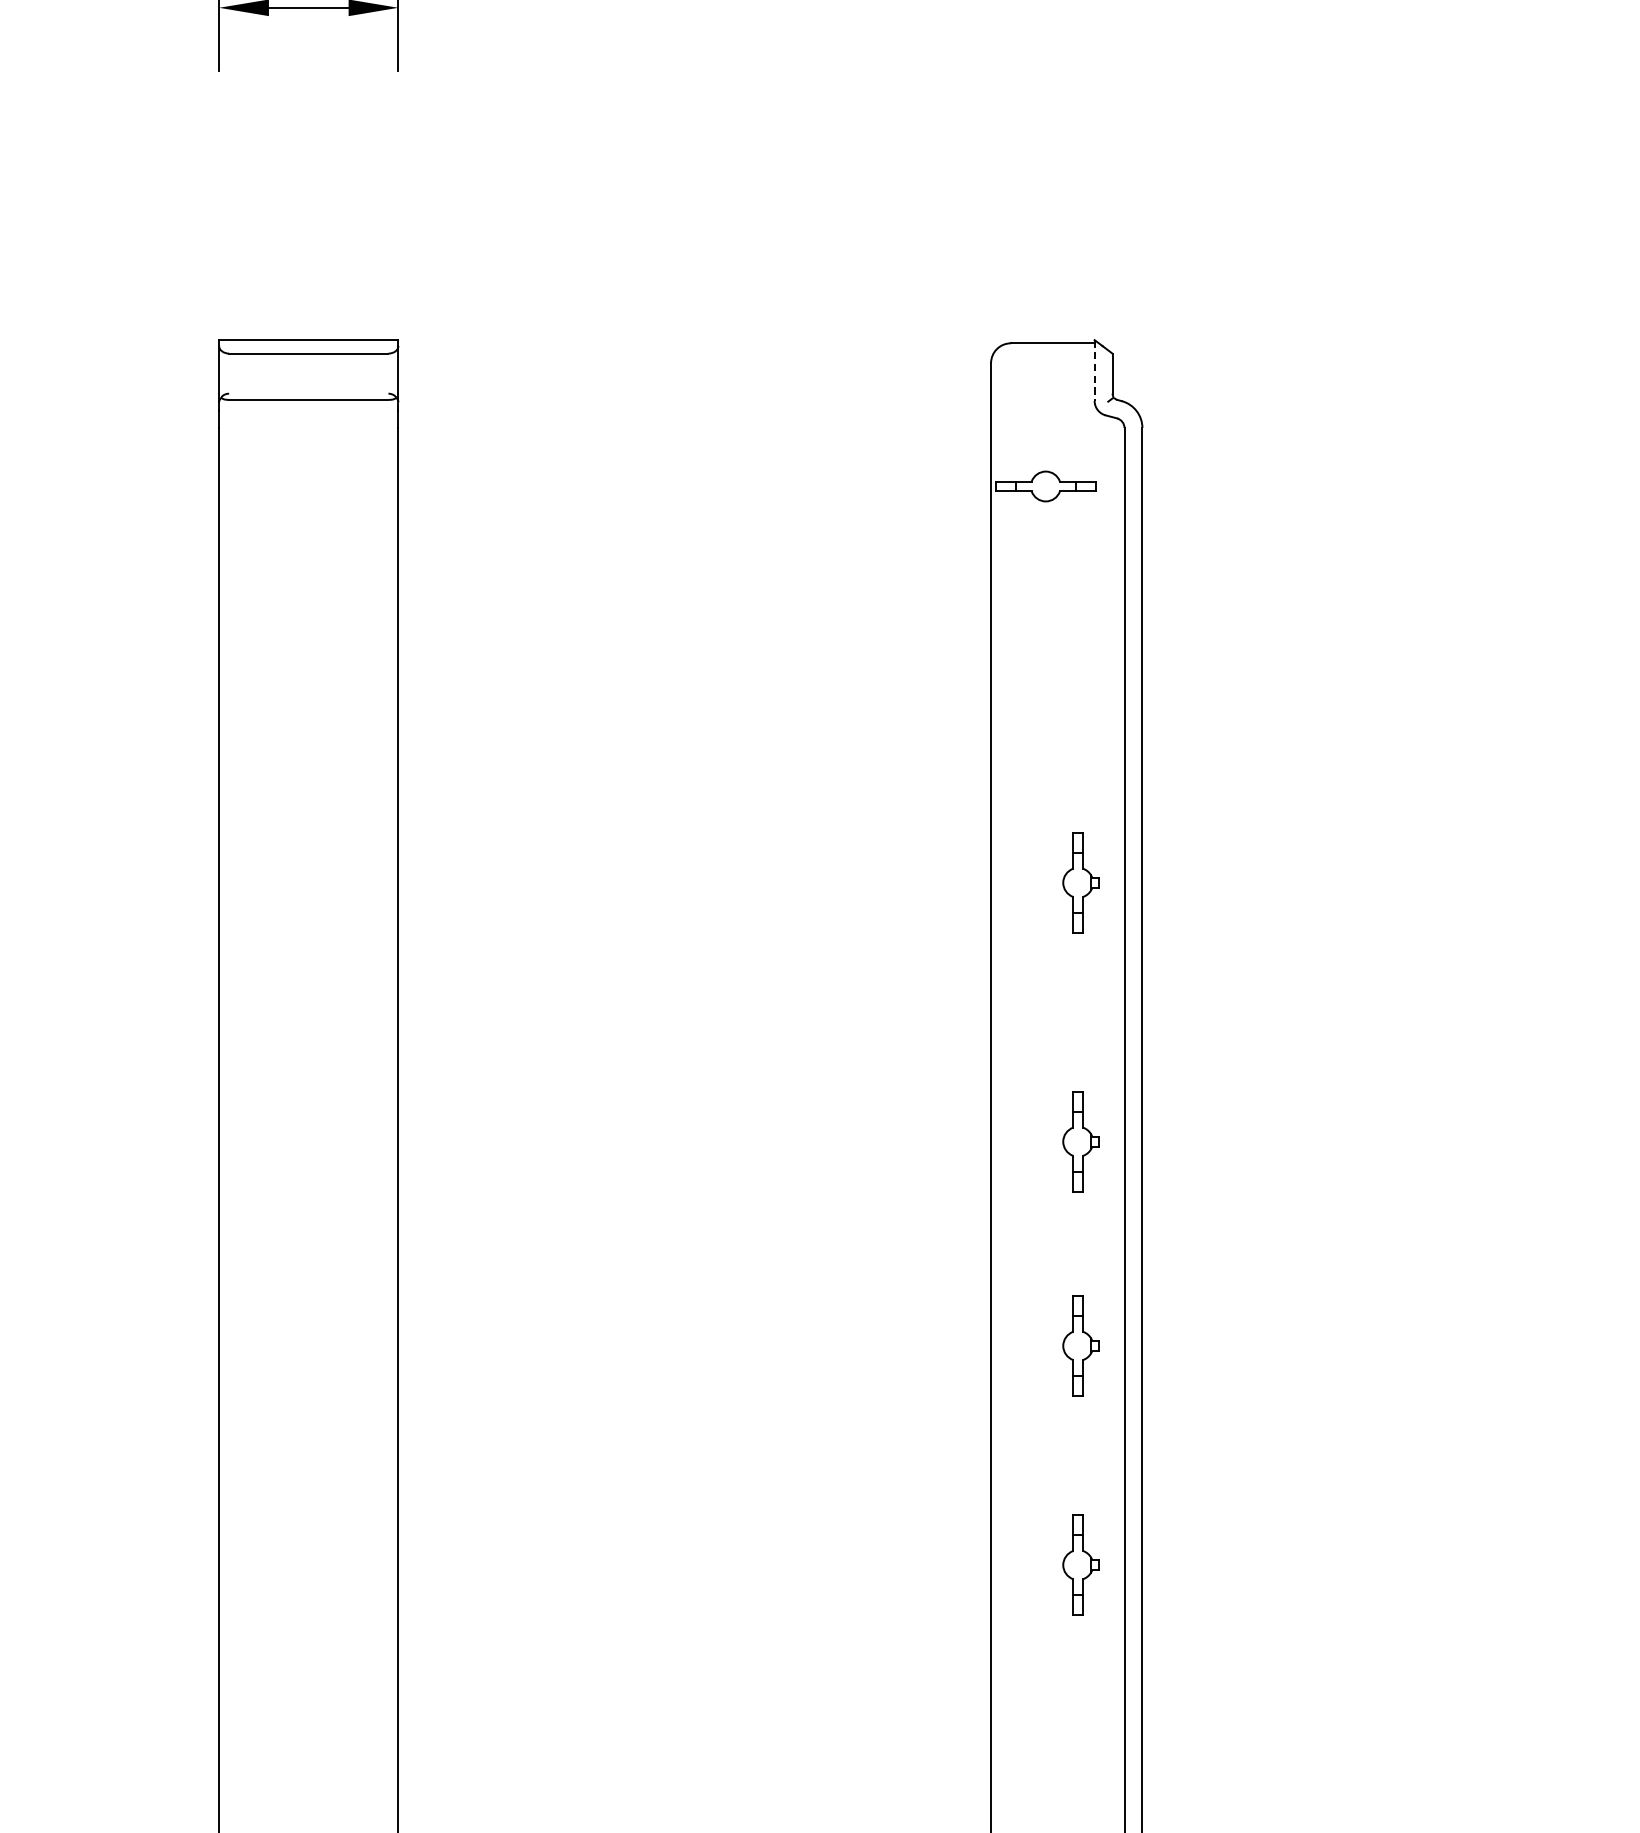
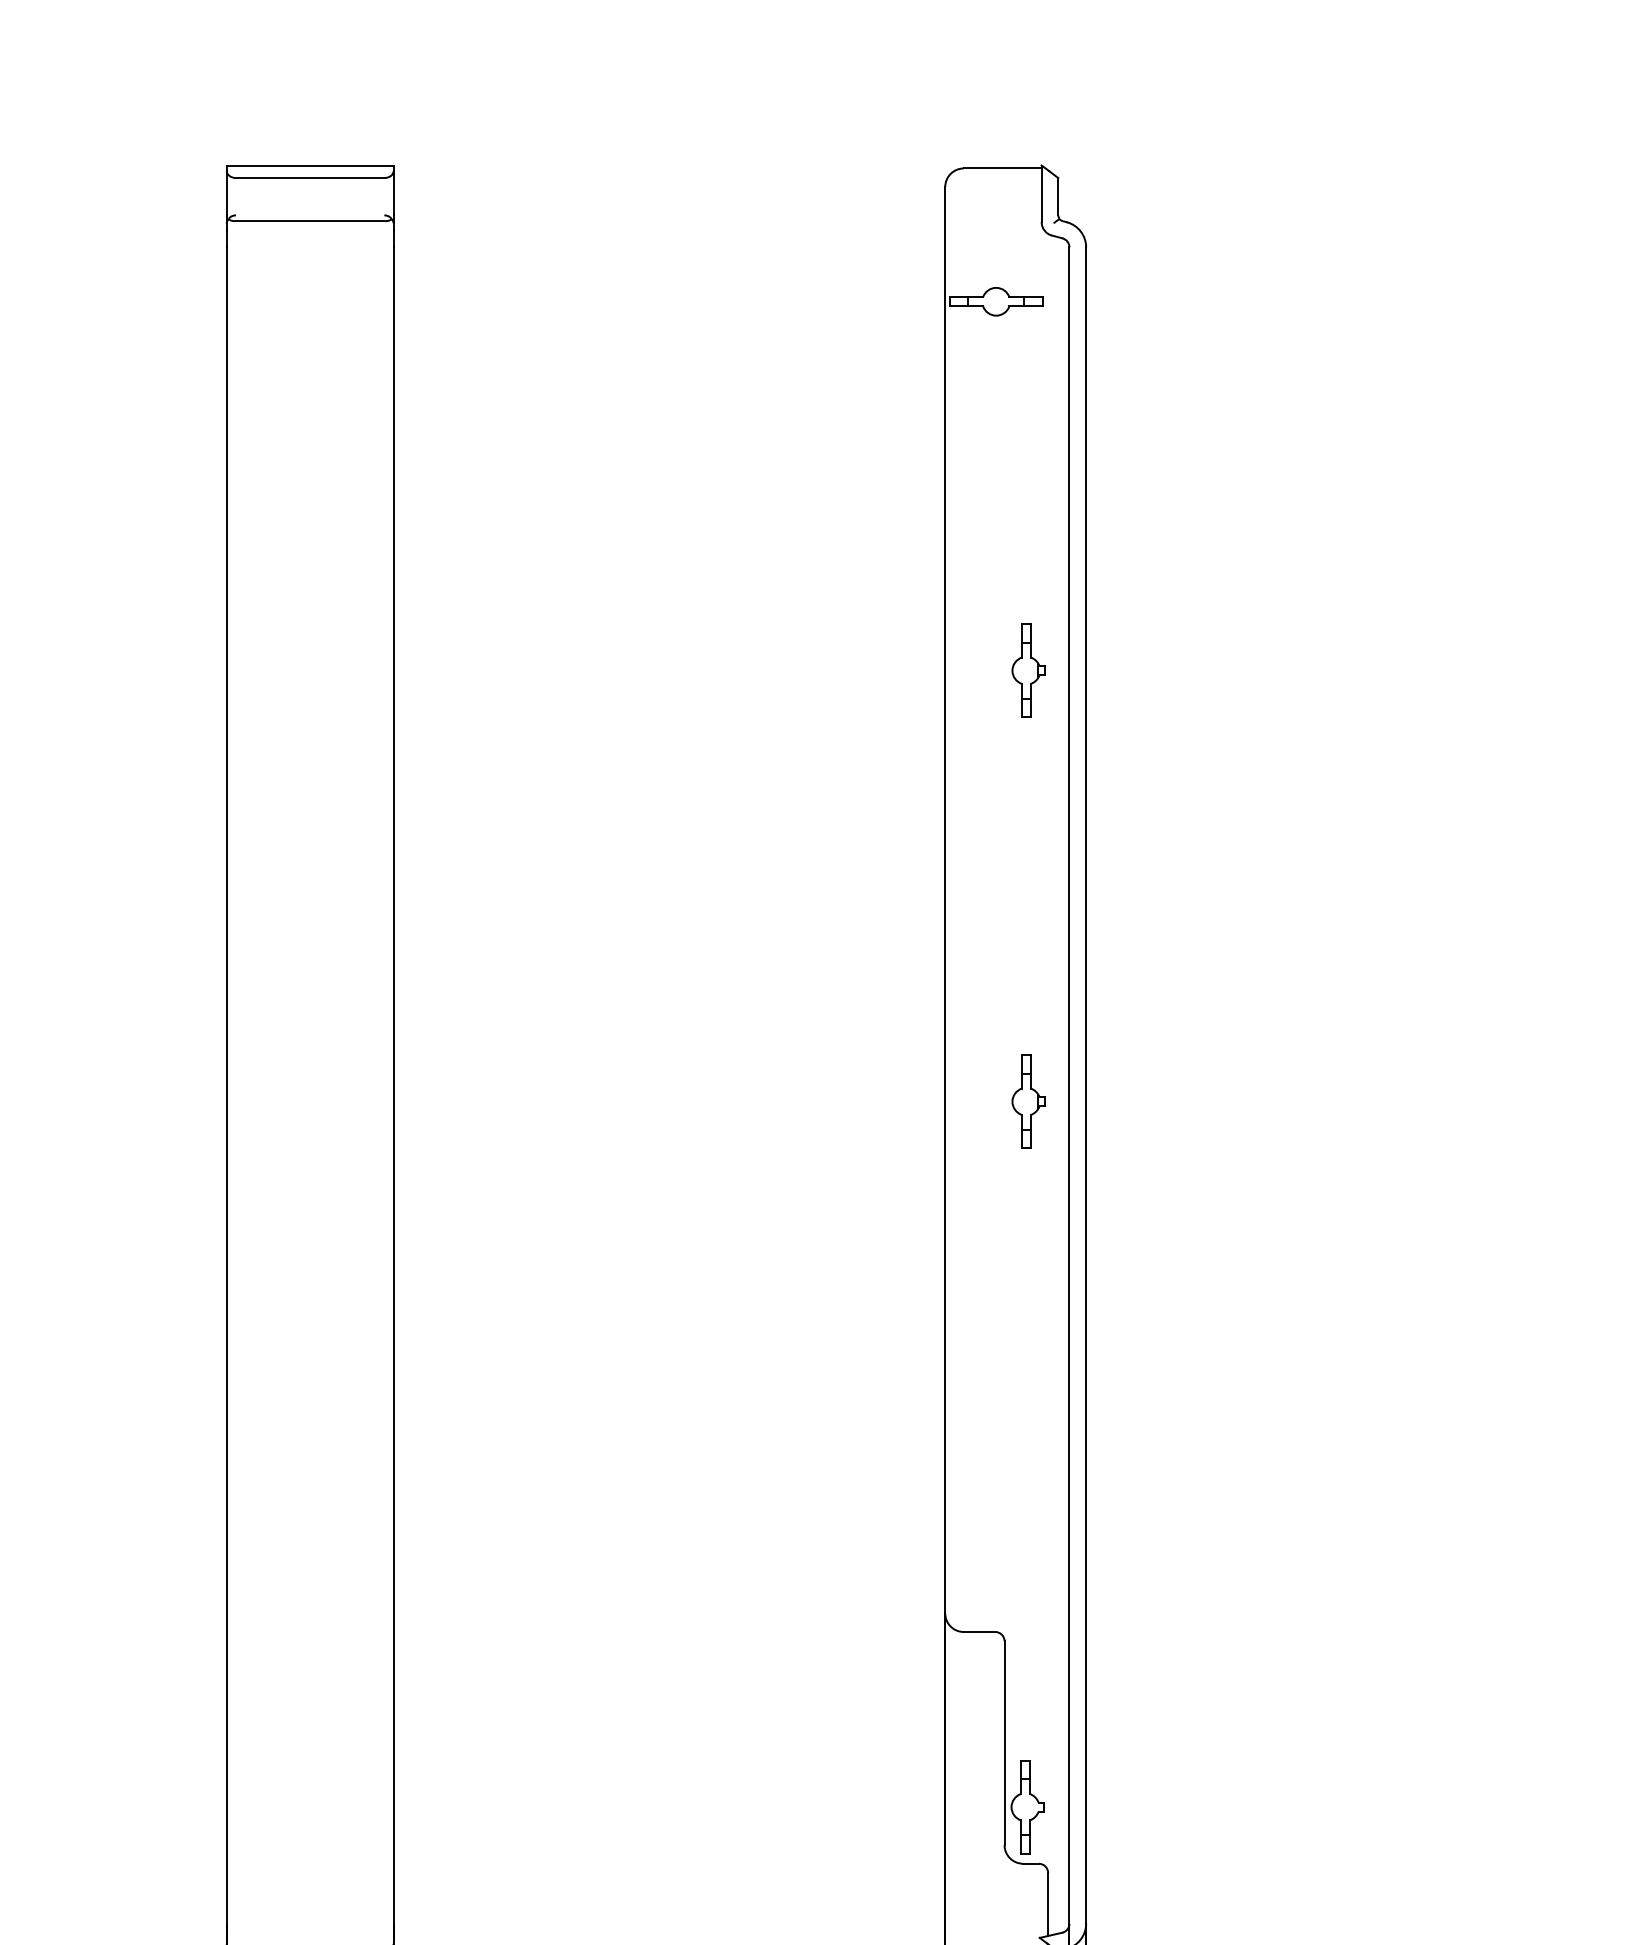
line: (1094, 371) -> (1041, 194), dashed -> solid
part: (1080, 1141) -> (1028, 911), removed
part: (1080, 1564) -> (1028, 1305), removed

